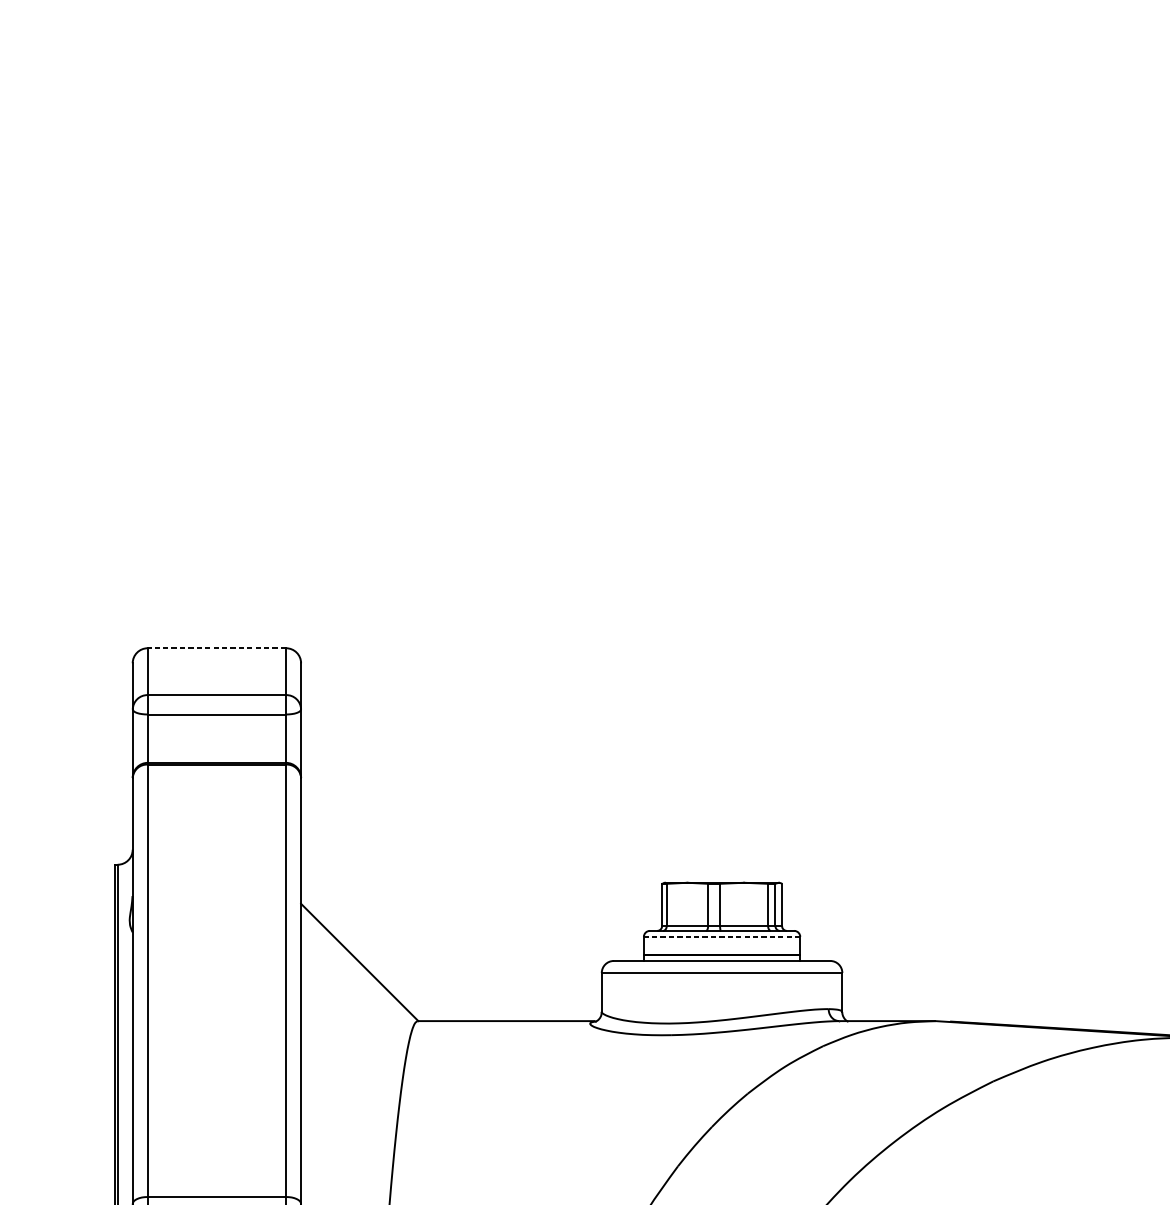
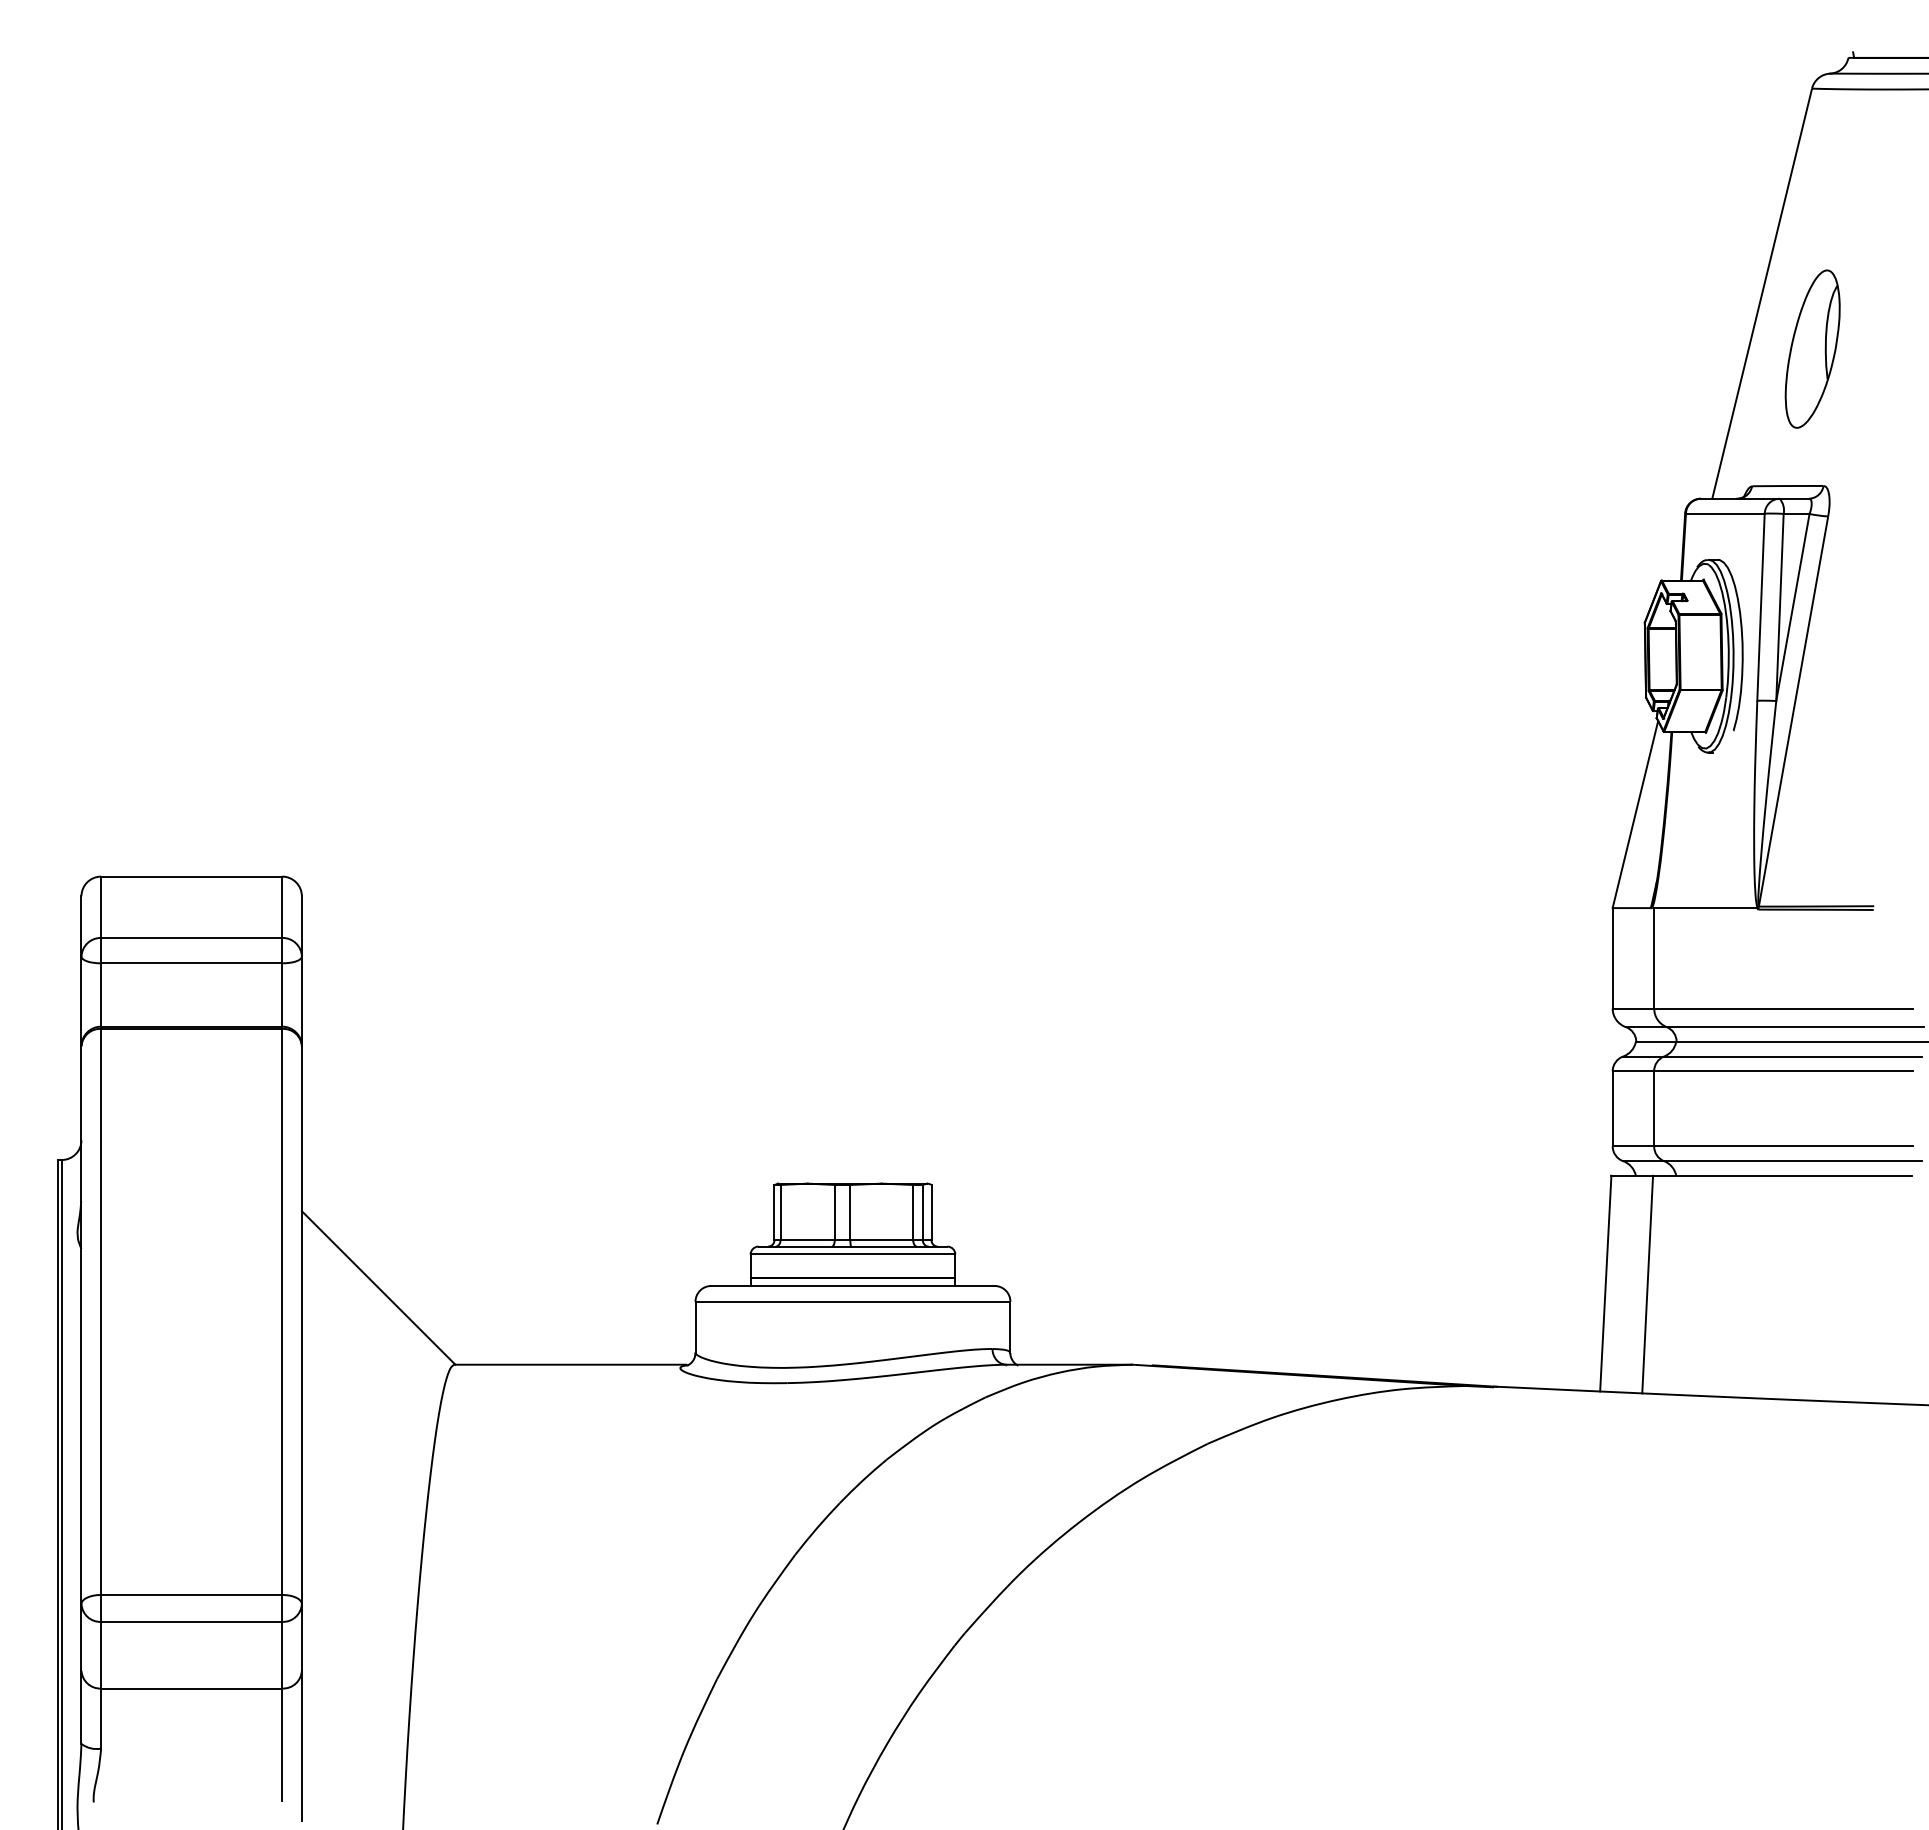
line: (216, 648) -> (191, 876), dashed -> solid
line: (721, 936) -> (852, 1254), dashed -> solid

